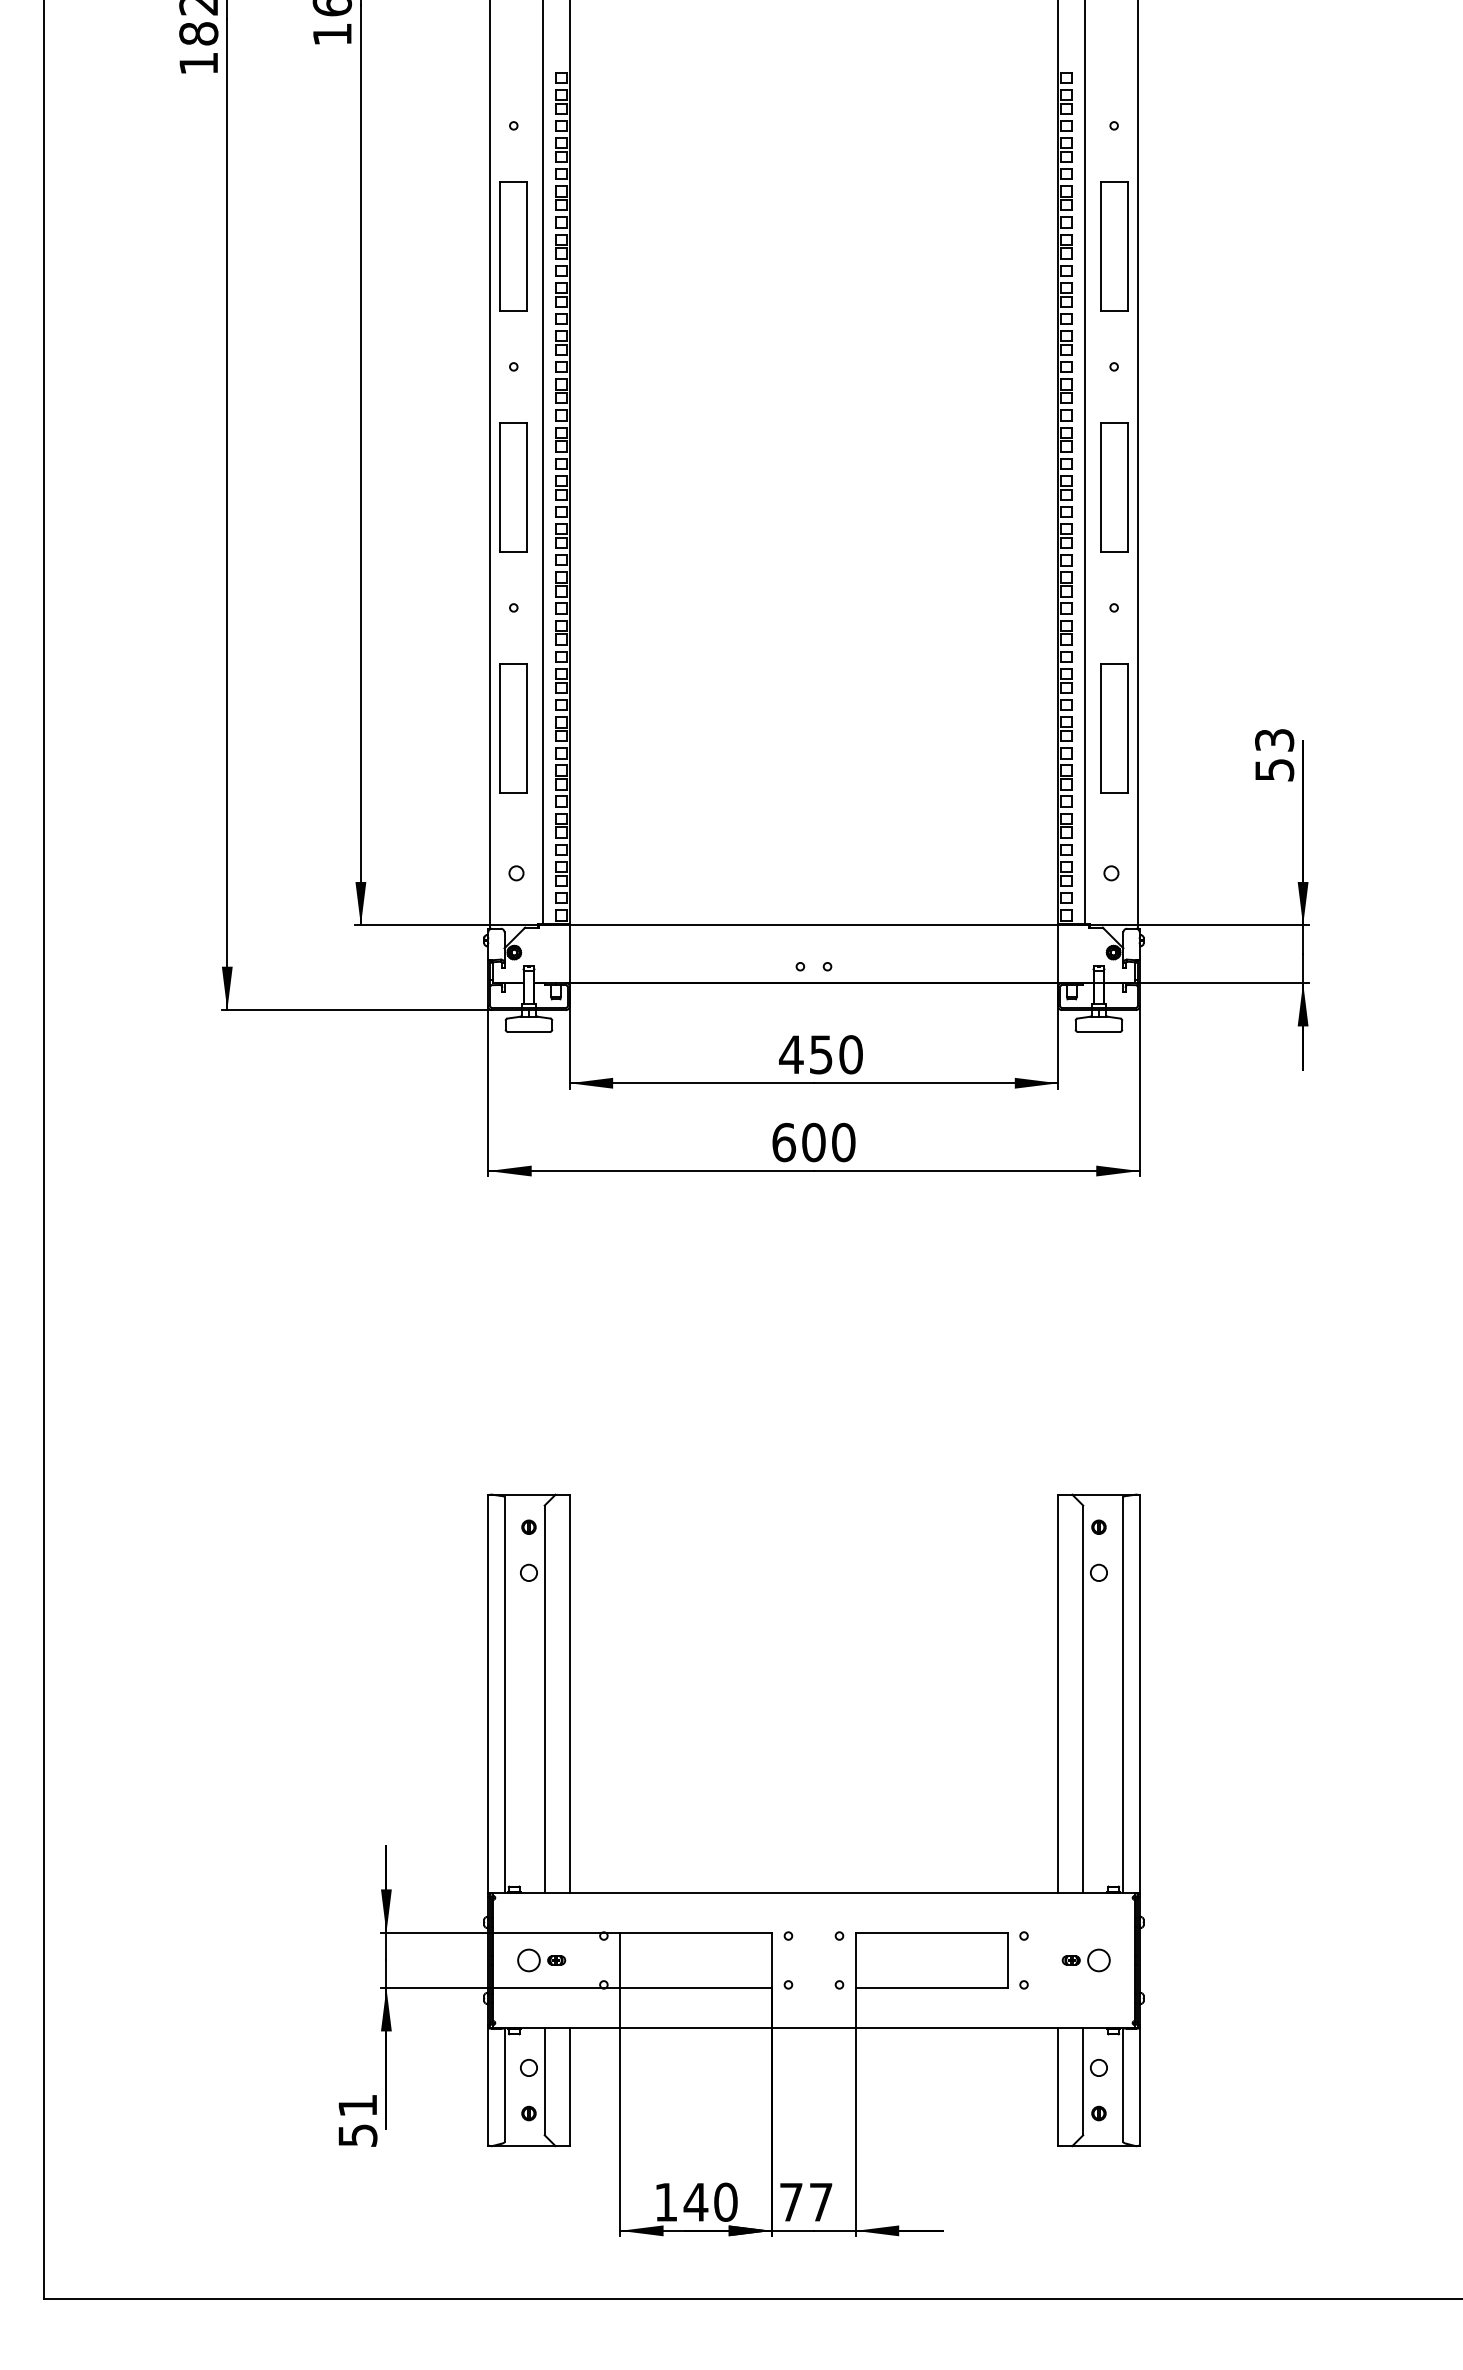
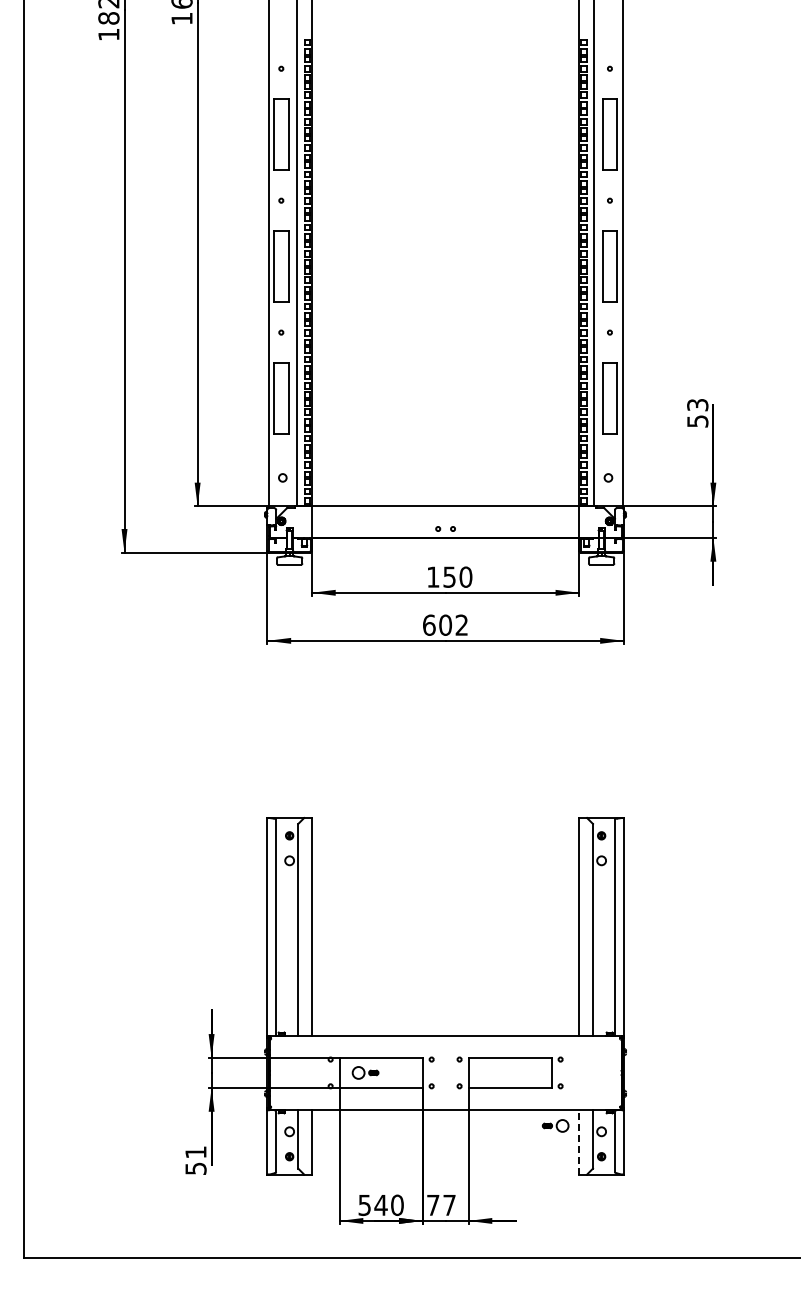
text: (791, 1053) -> (433, 576), 450 -> 150
text: (842, 1141) -> (461, 624), 600 -> 602
part: (541, 1959) -> (365, 1072), moved
part: (1085, 1959) -> (555, 1125), moved
line: (1058, 2085) -> (579, 1141), solid -> dashed
text: (665, 2202) -> (364, 1205), 140 -> 540

